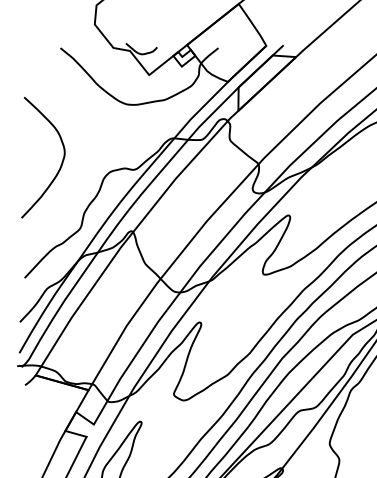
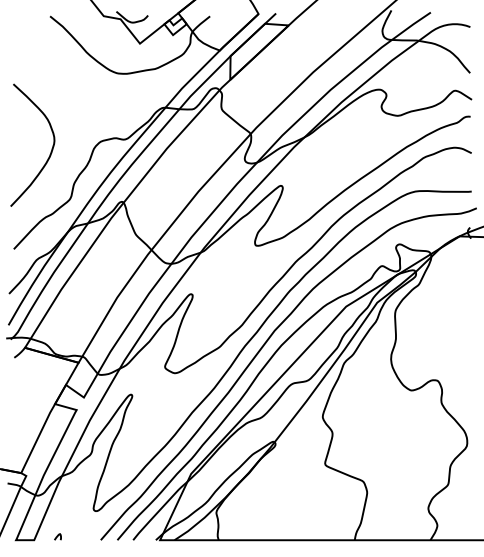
curve: (60, 163) -> (50, 151), moved

